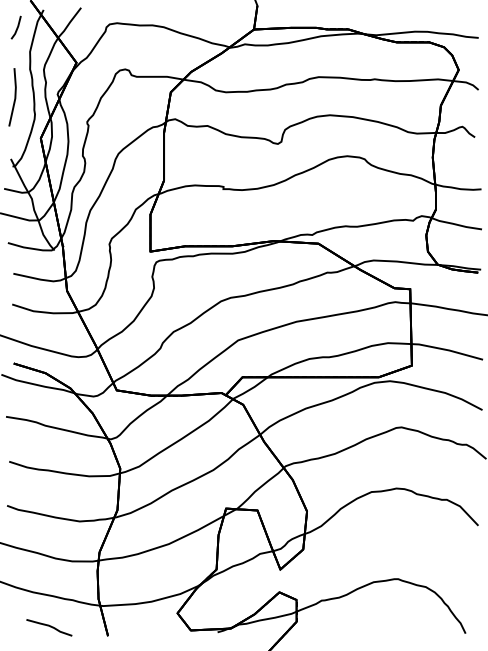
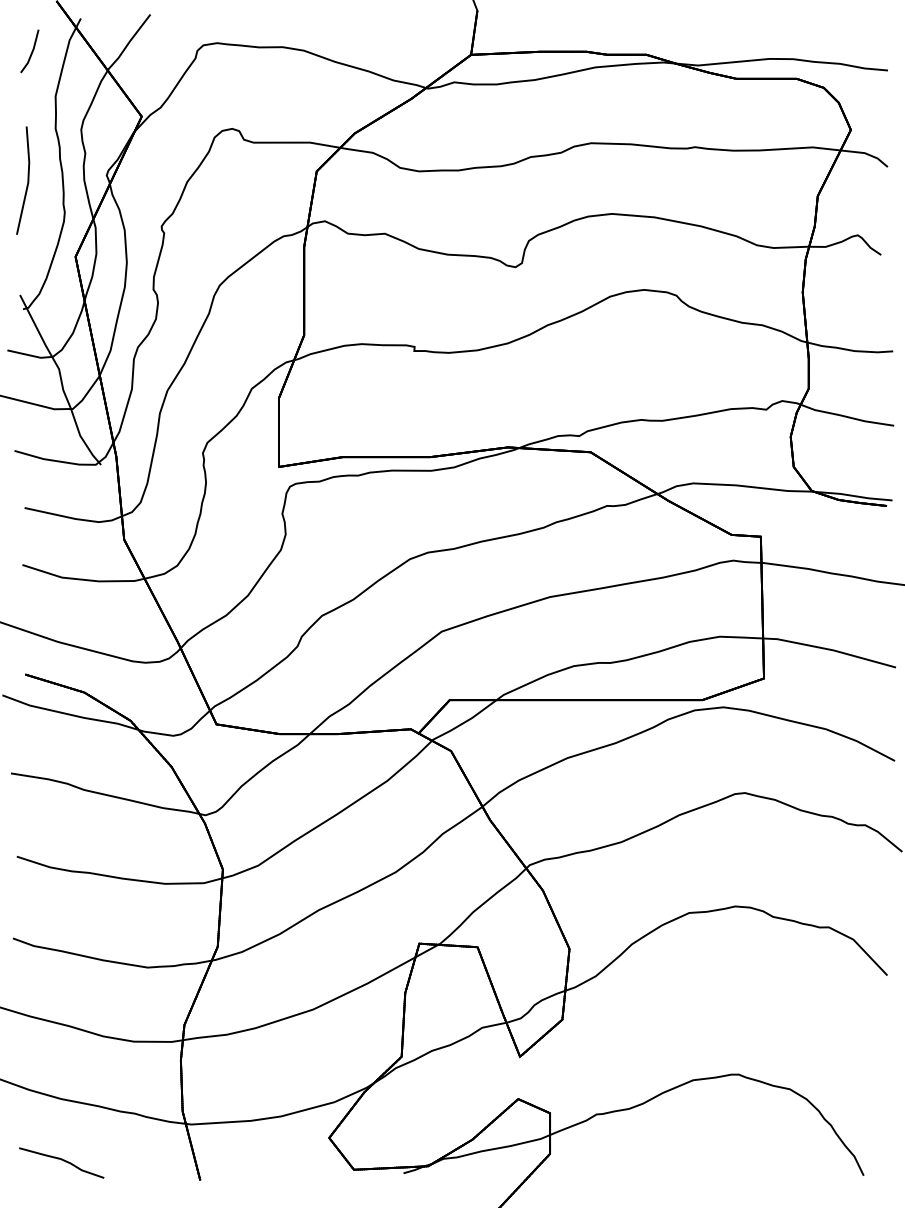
curve: (49, 626) -> (61, 1160), moved

